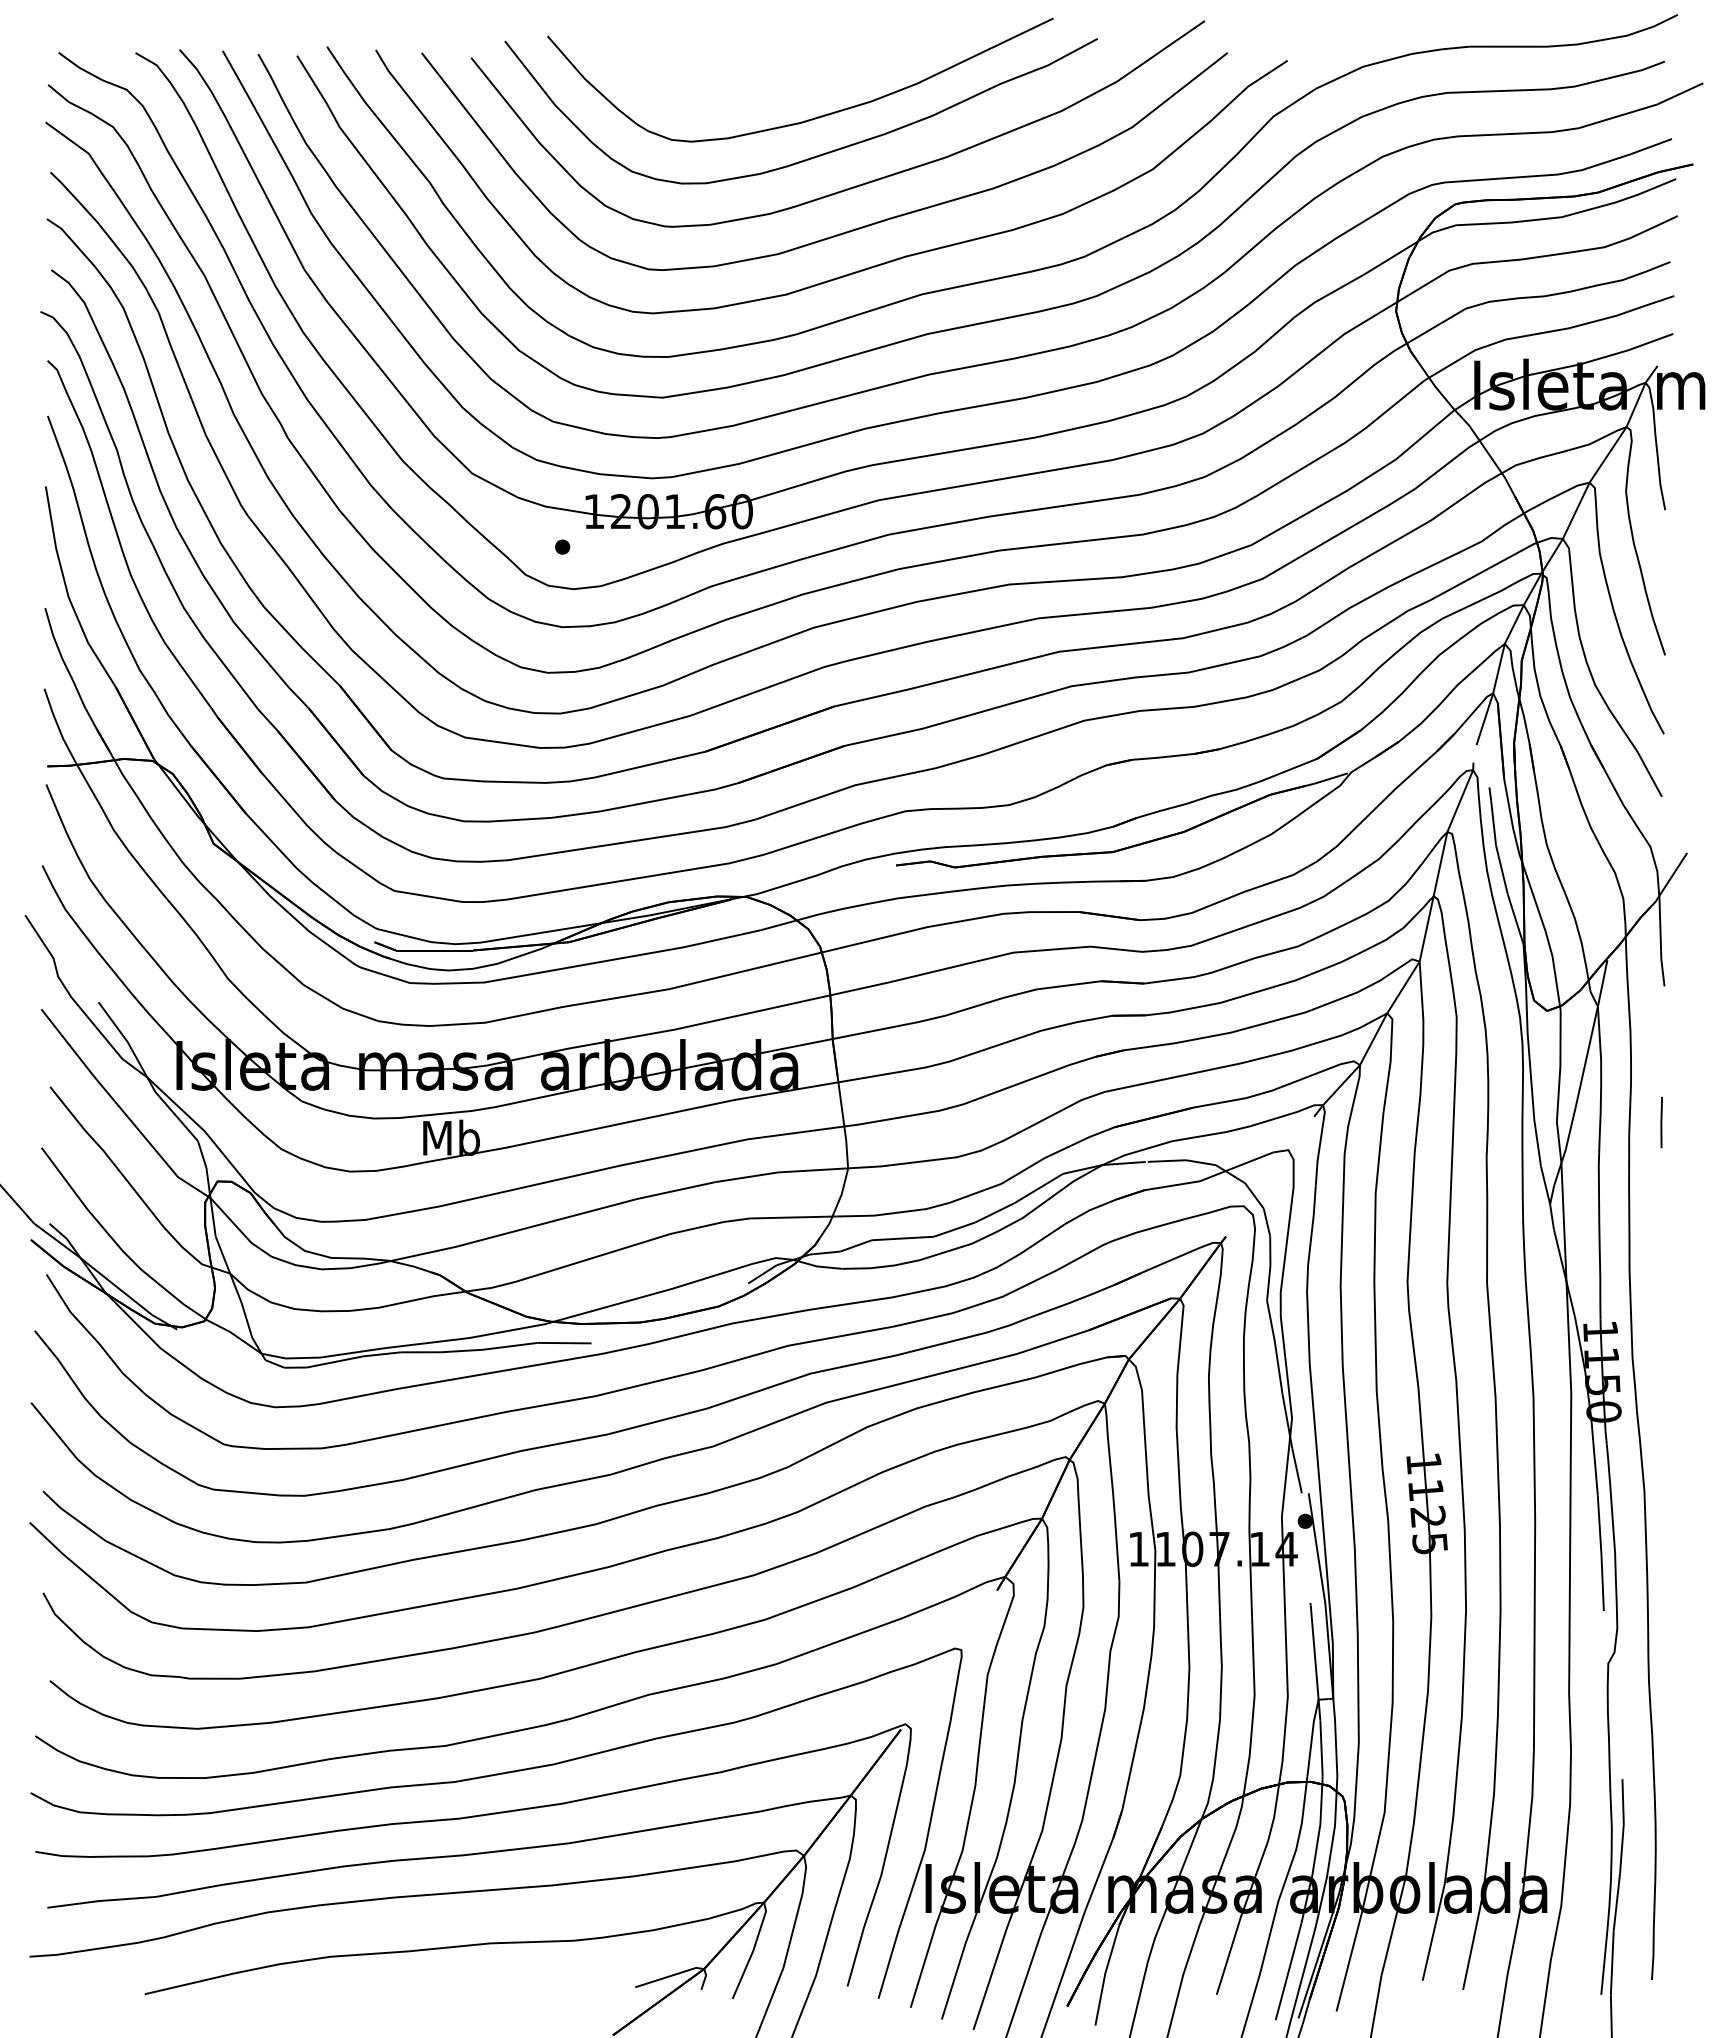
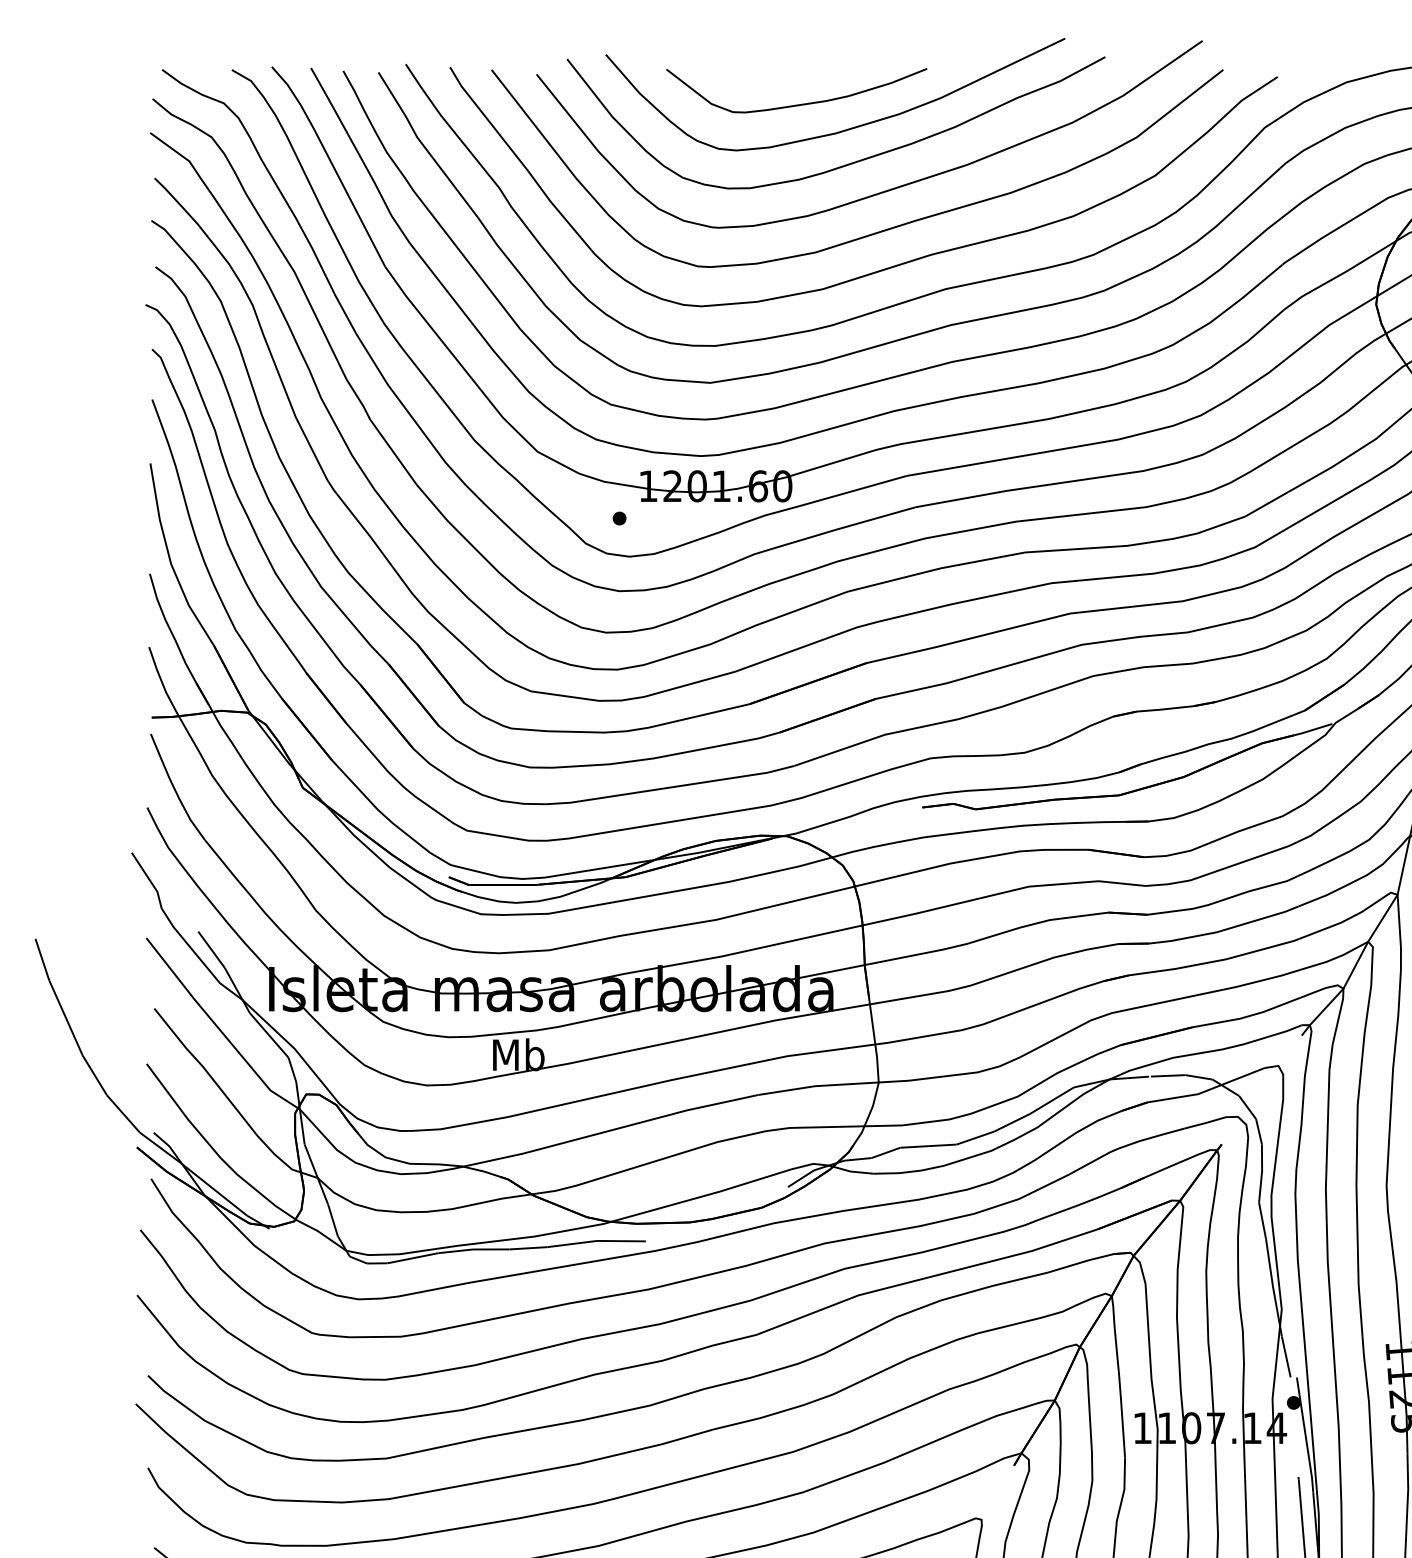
curve: (760, 90) -> (799, 104), added

